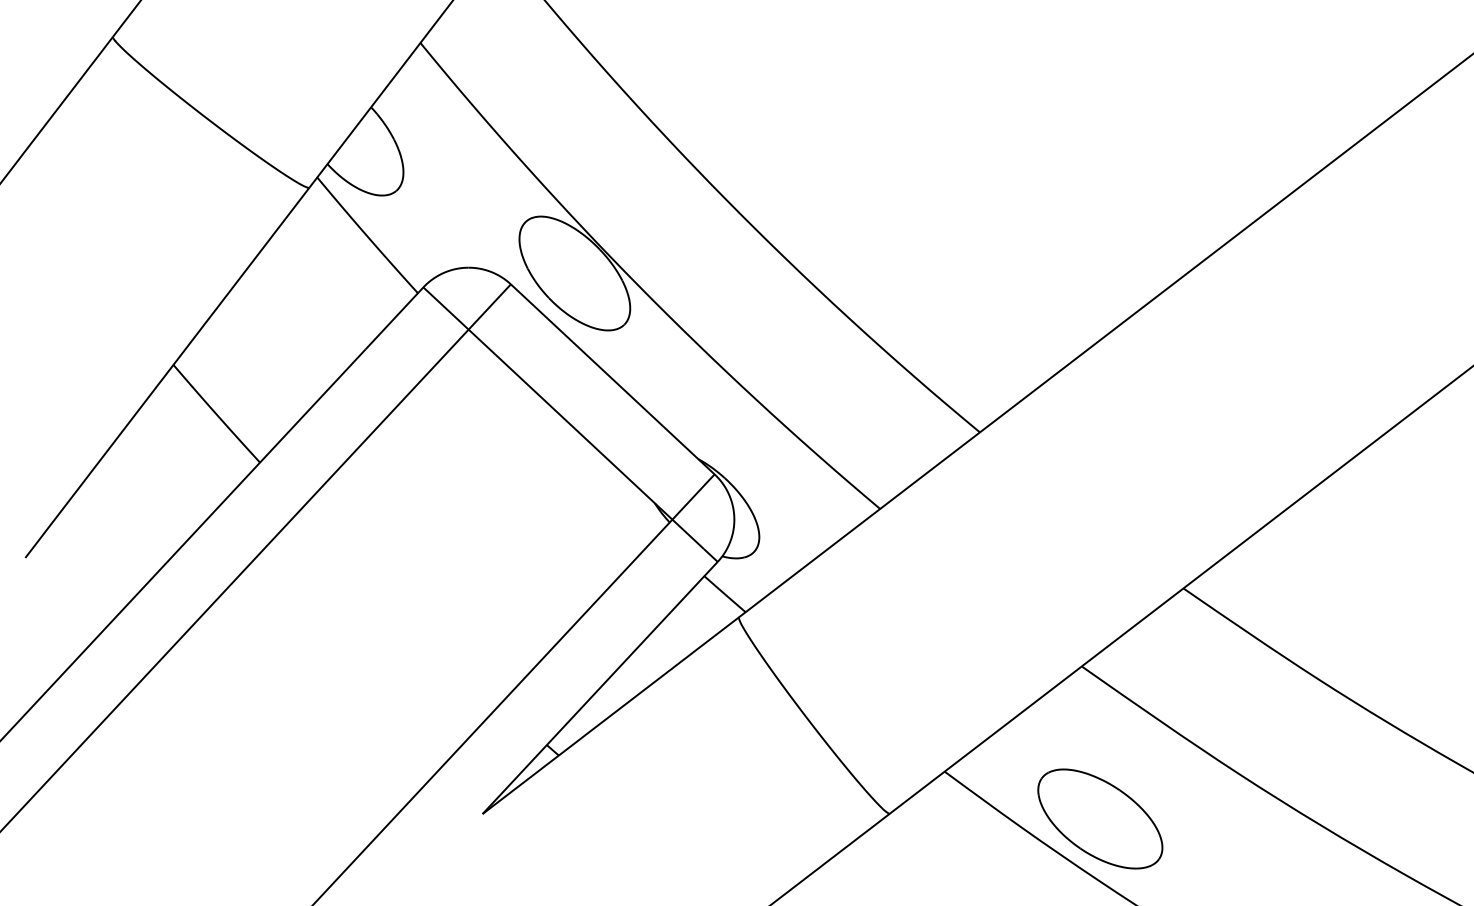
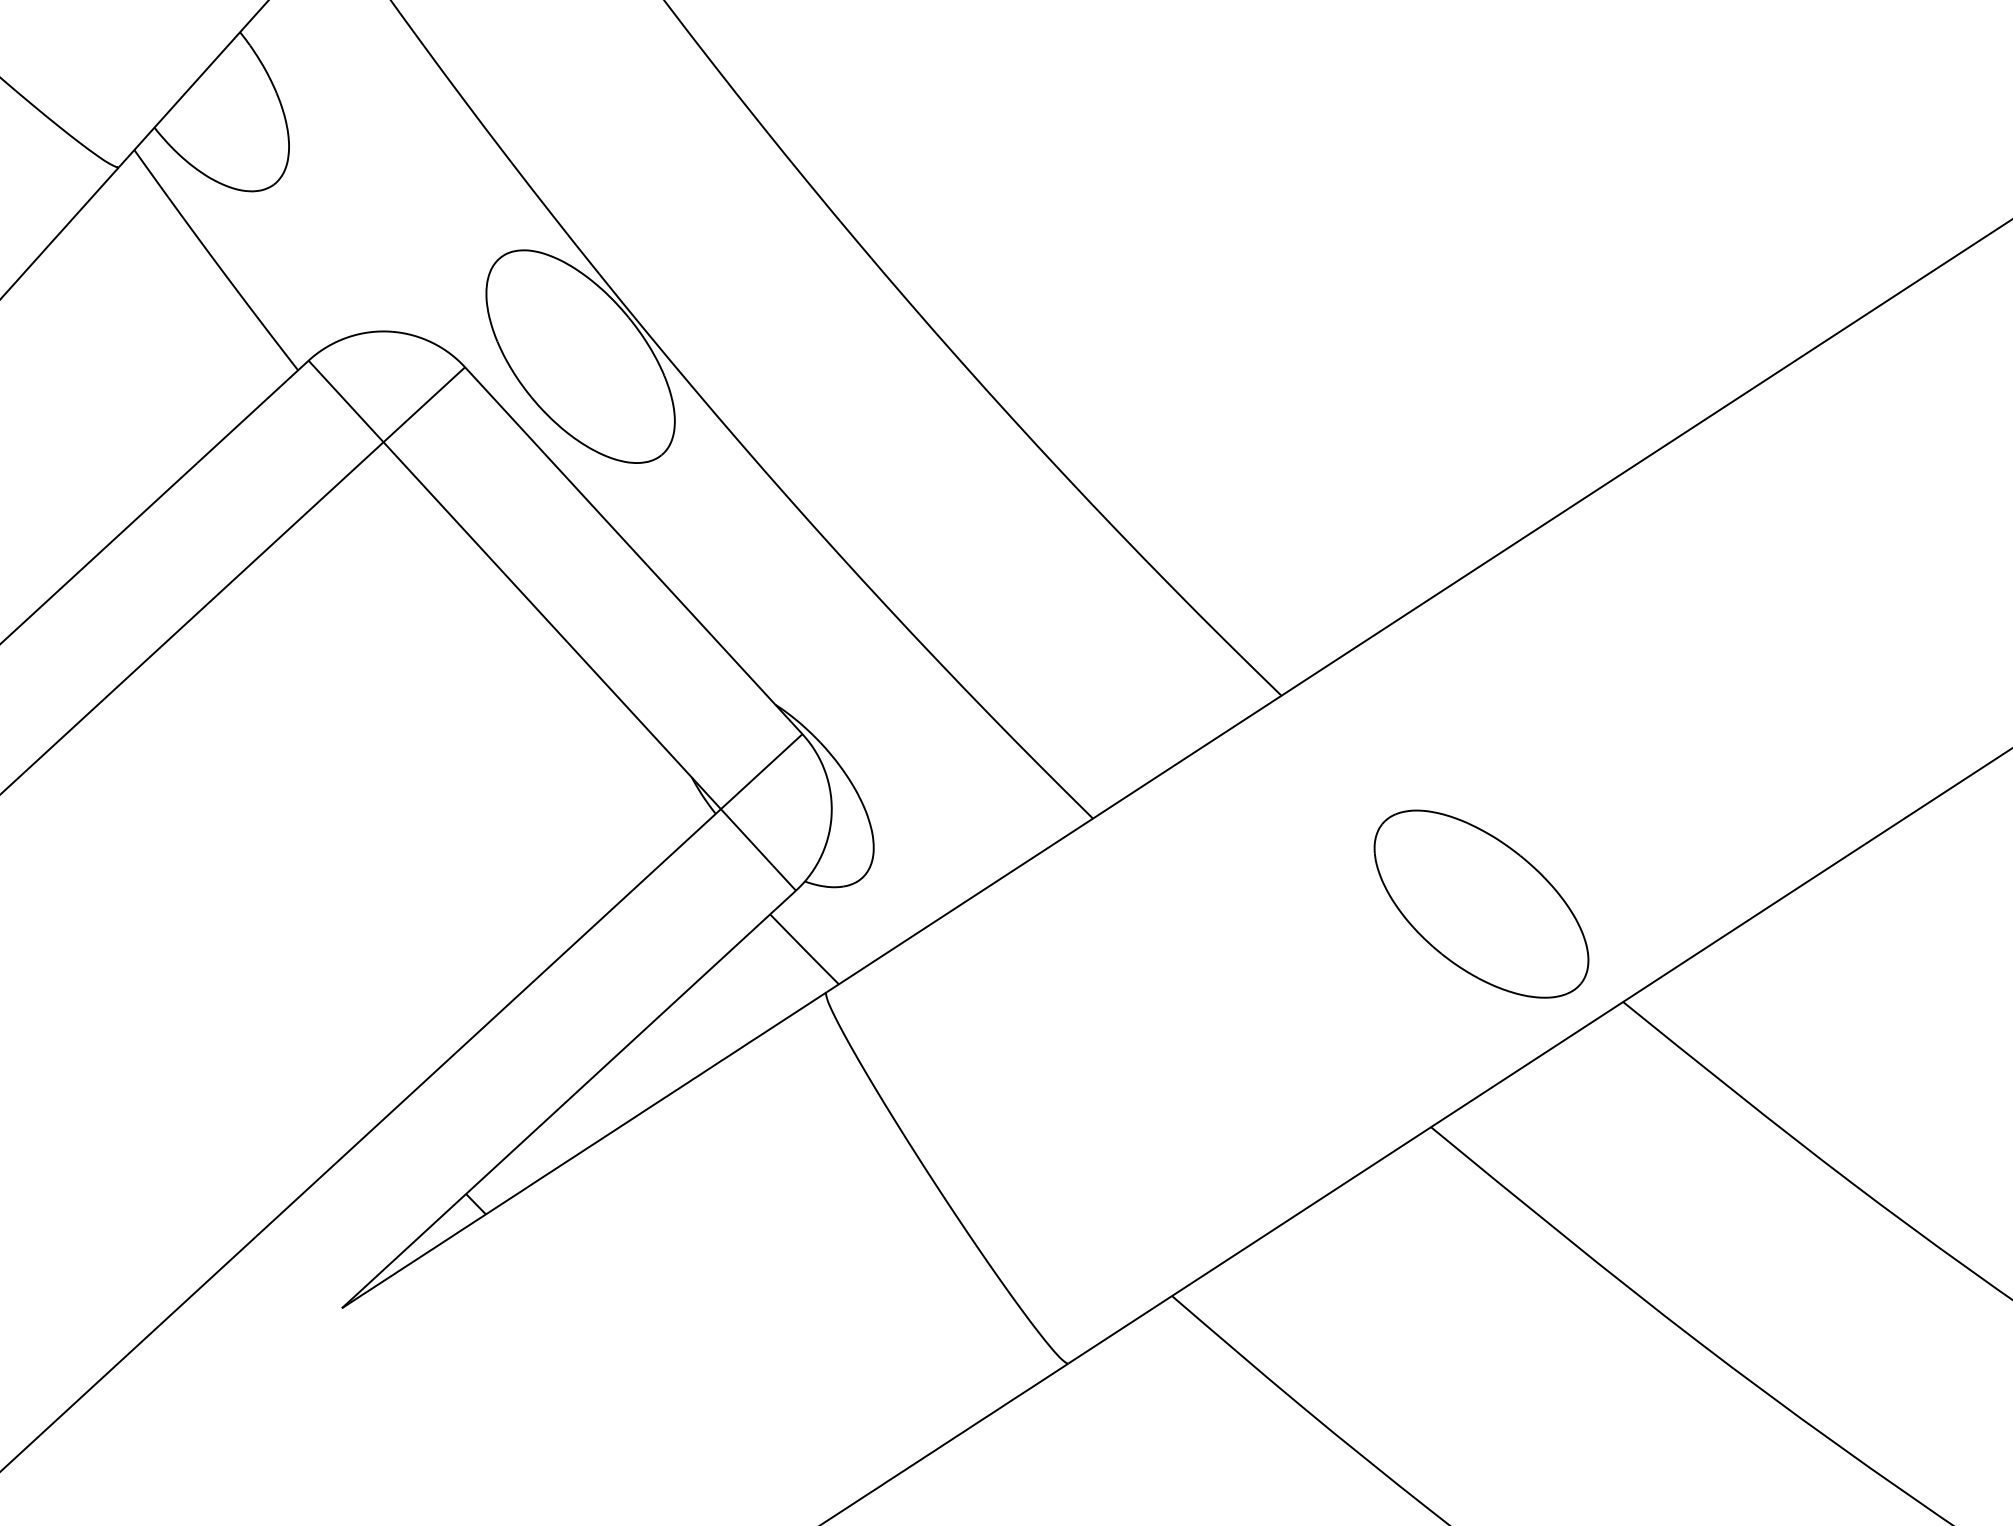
part: (1100, 818) -> (1481, 903), moved

